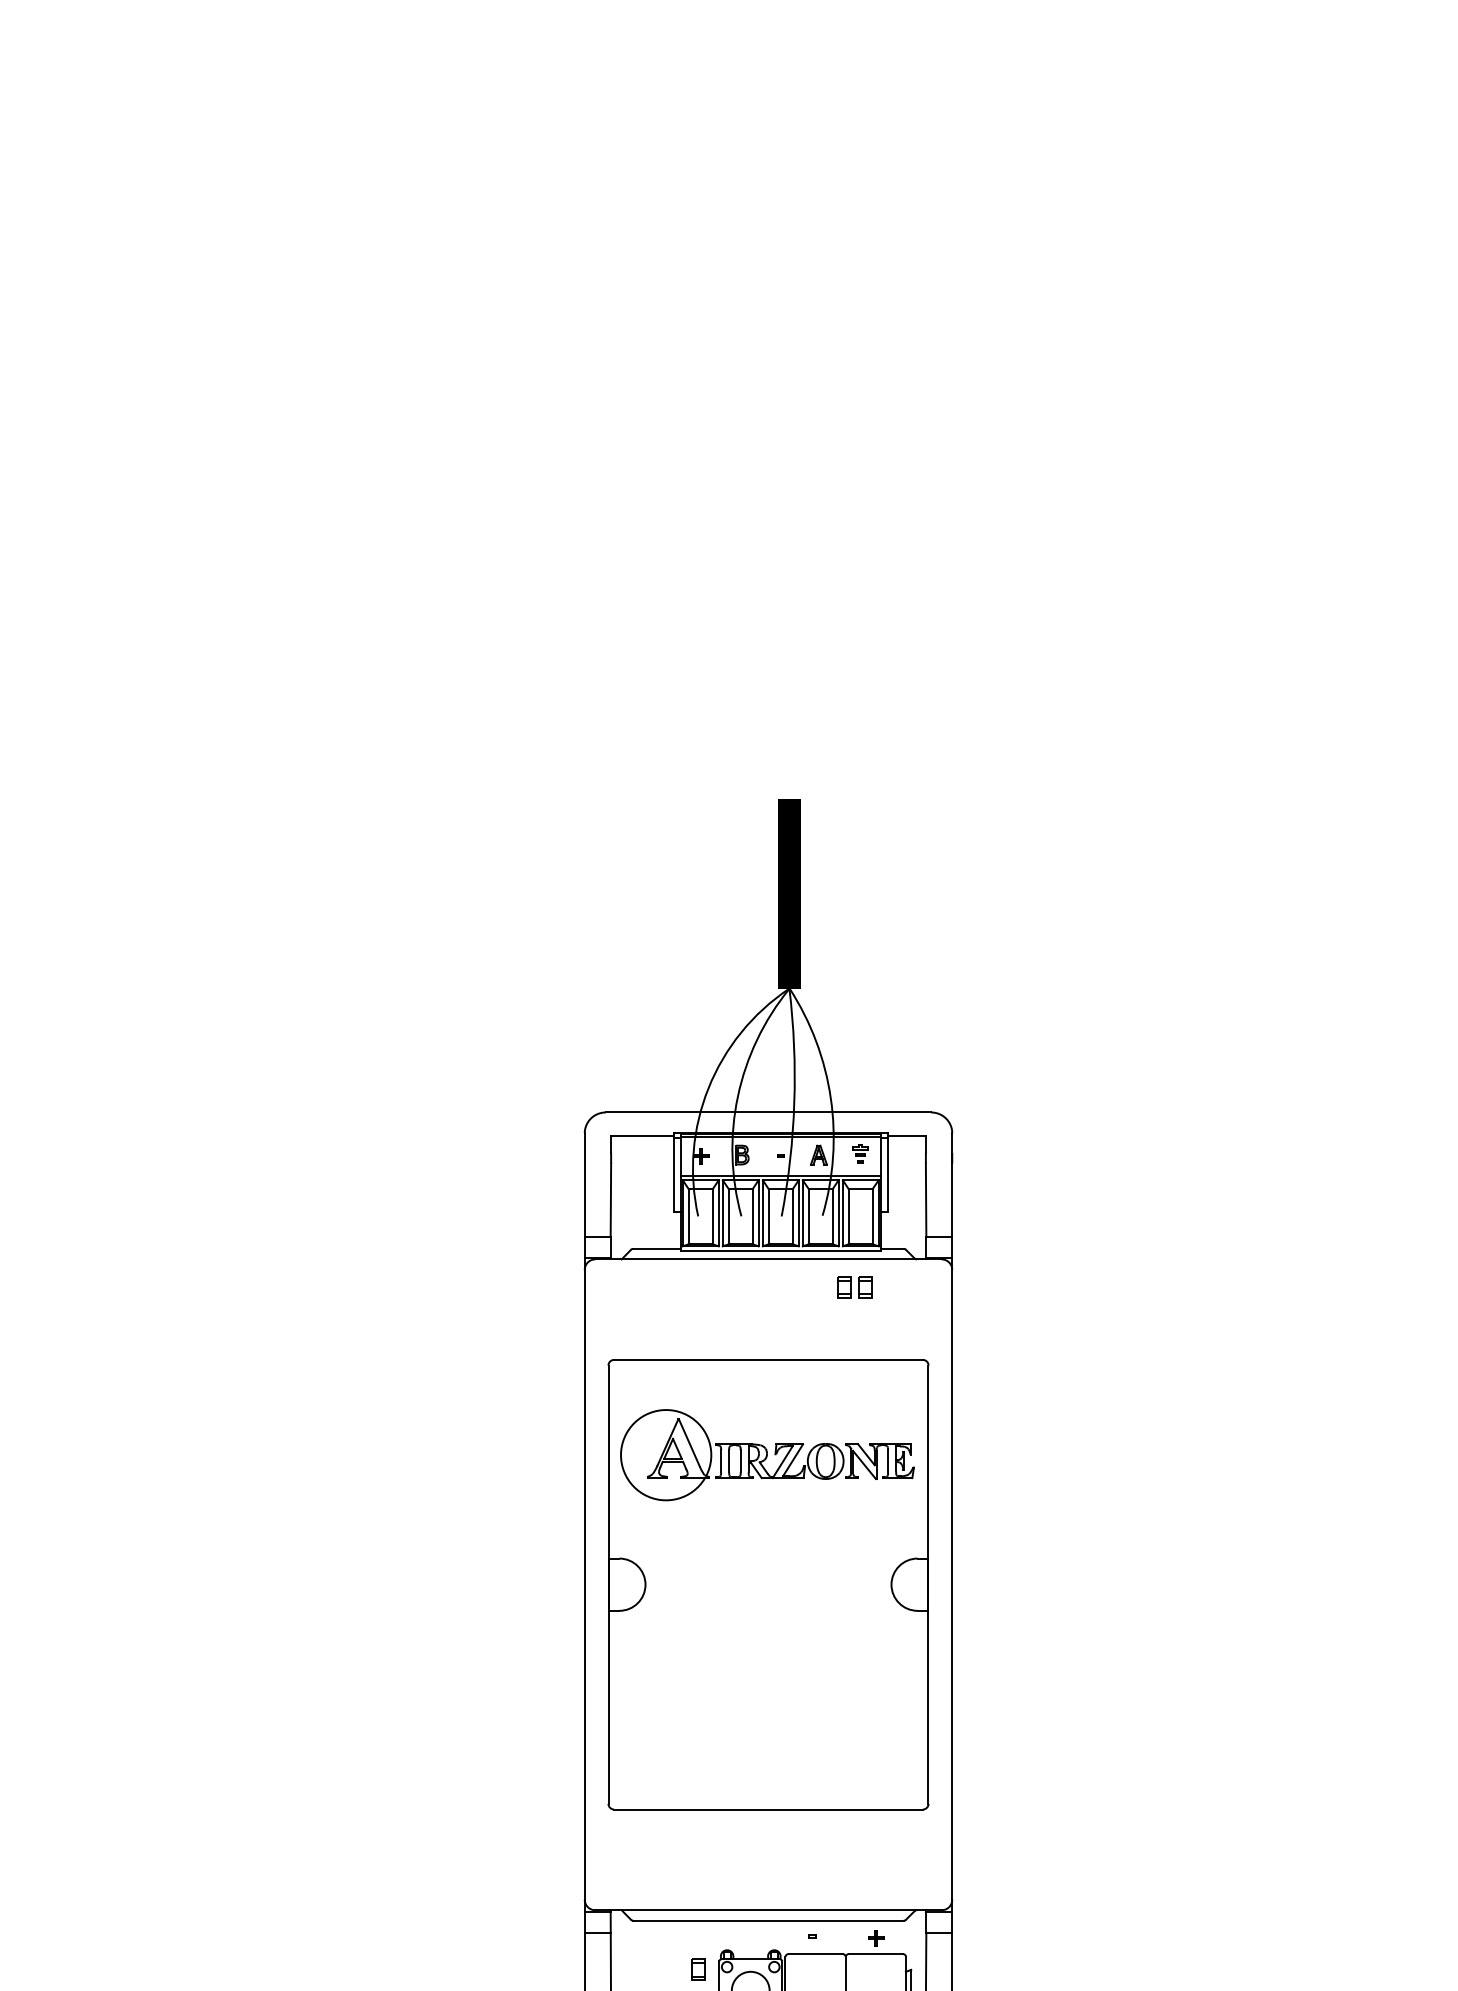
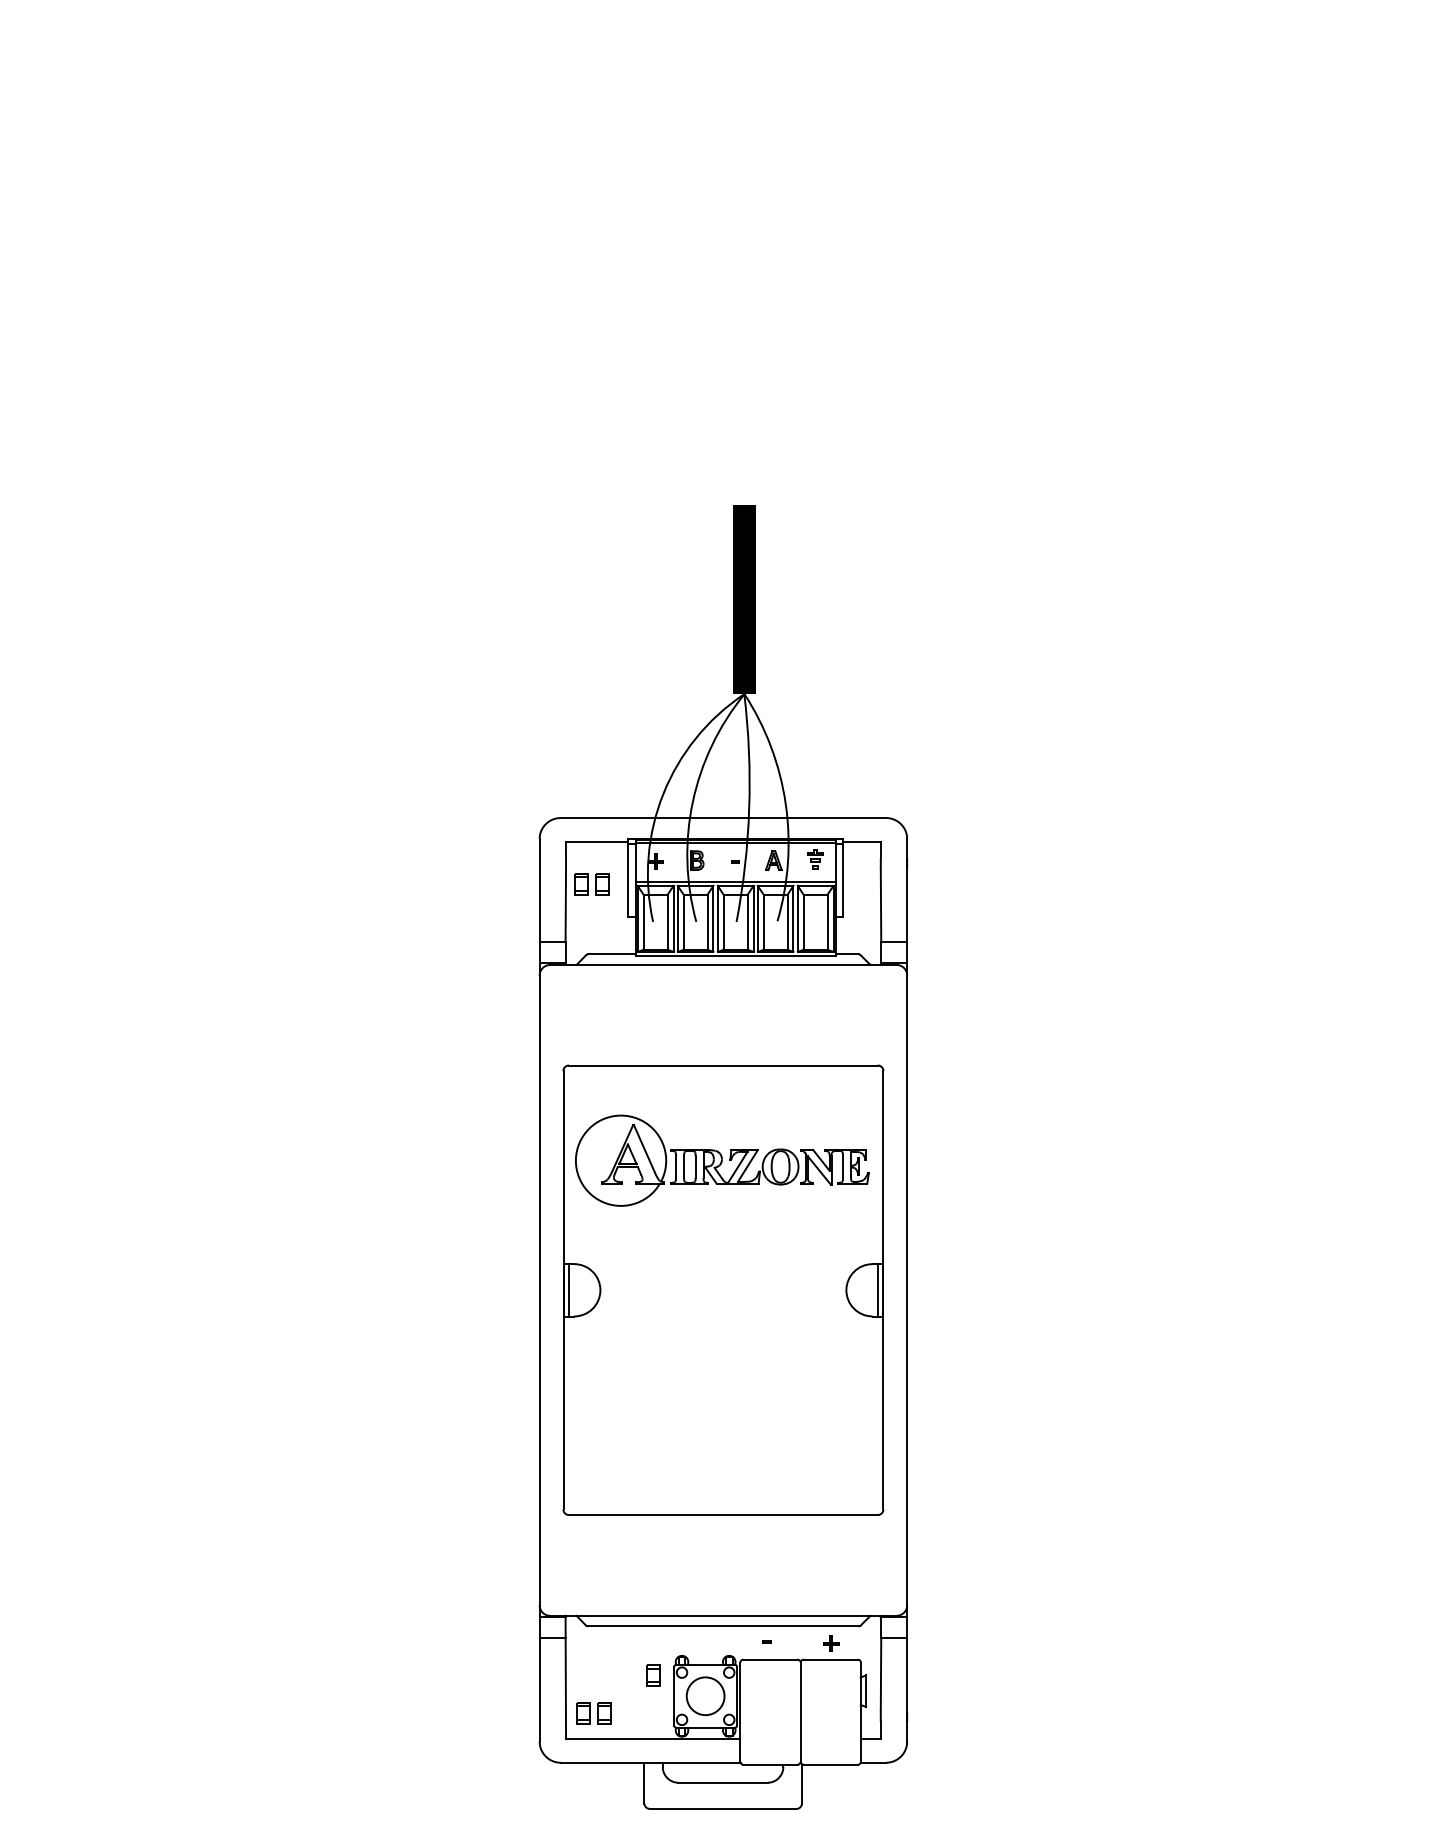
part: (854, 1287) -> (591, 884), moved
line: (613, 1584) -> (568, 1290), added
line: (923, 1584) -> (878, 1290), added

